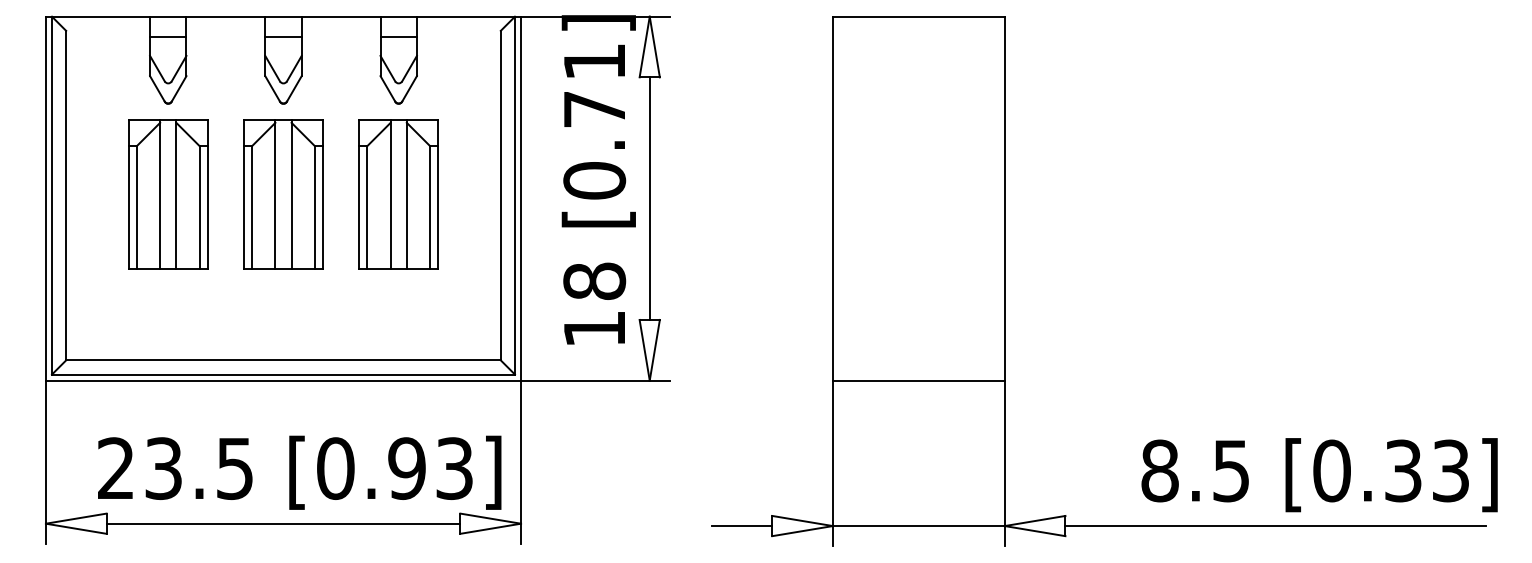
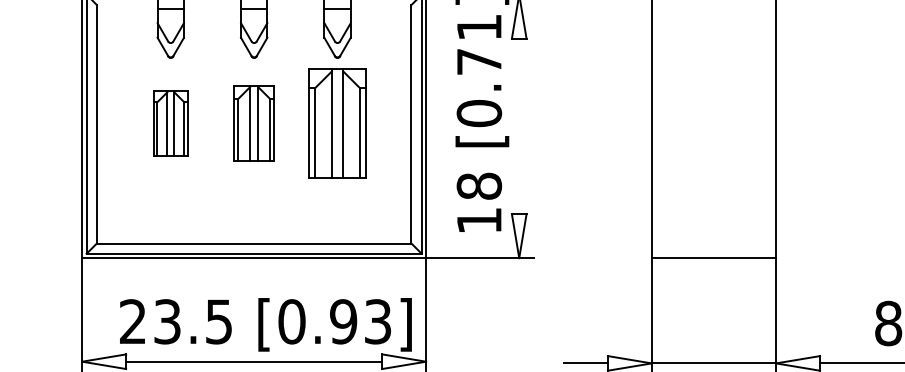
part: (168, 194) -> (170, 123), size x0.6
part: (283, 194) -> (254, 123), size x0.7
line: (649, 198) -> (519, 126), removed

